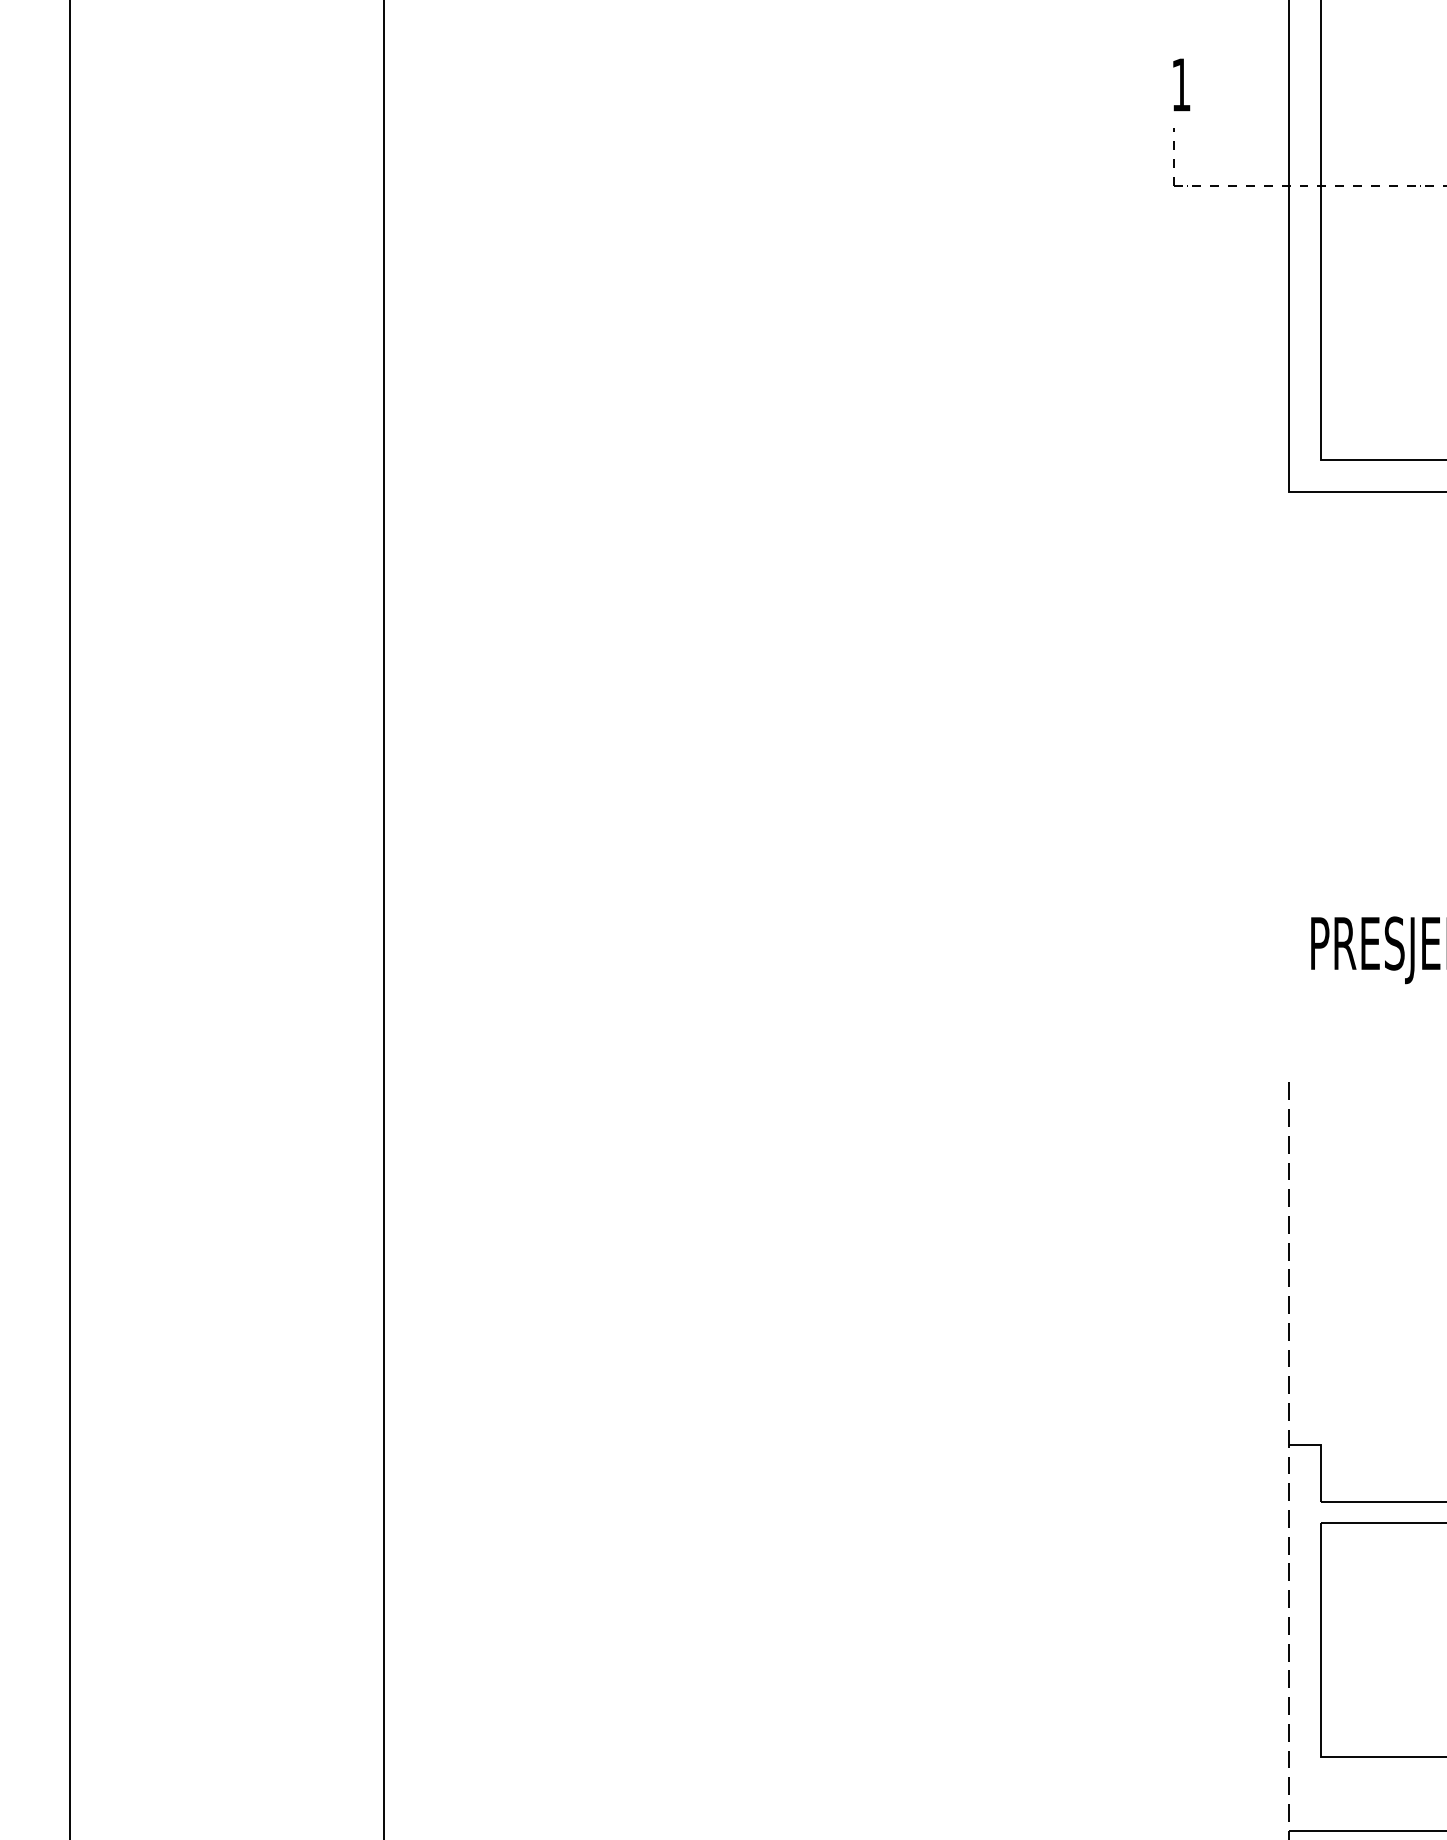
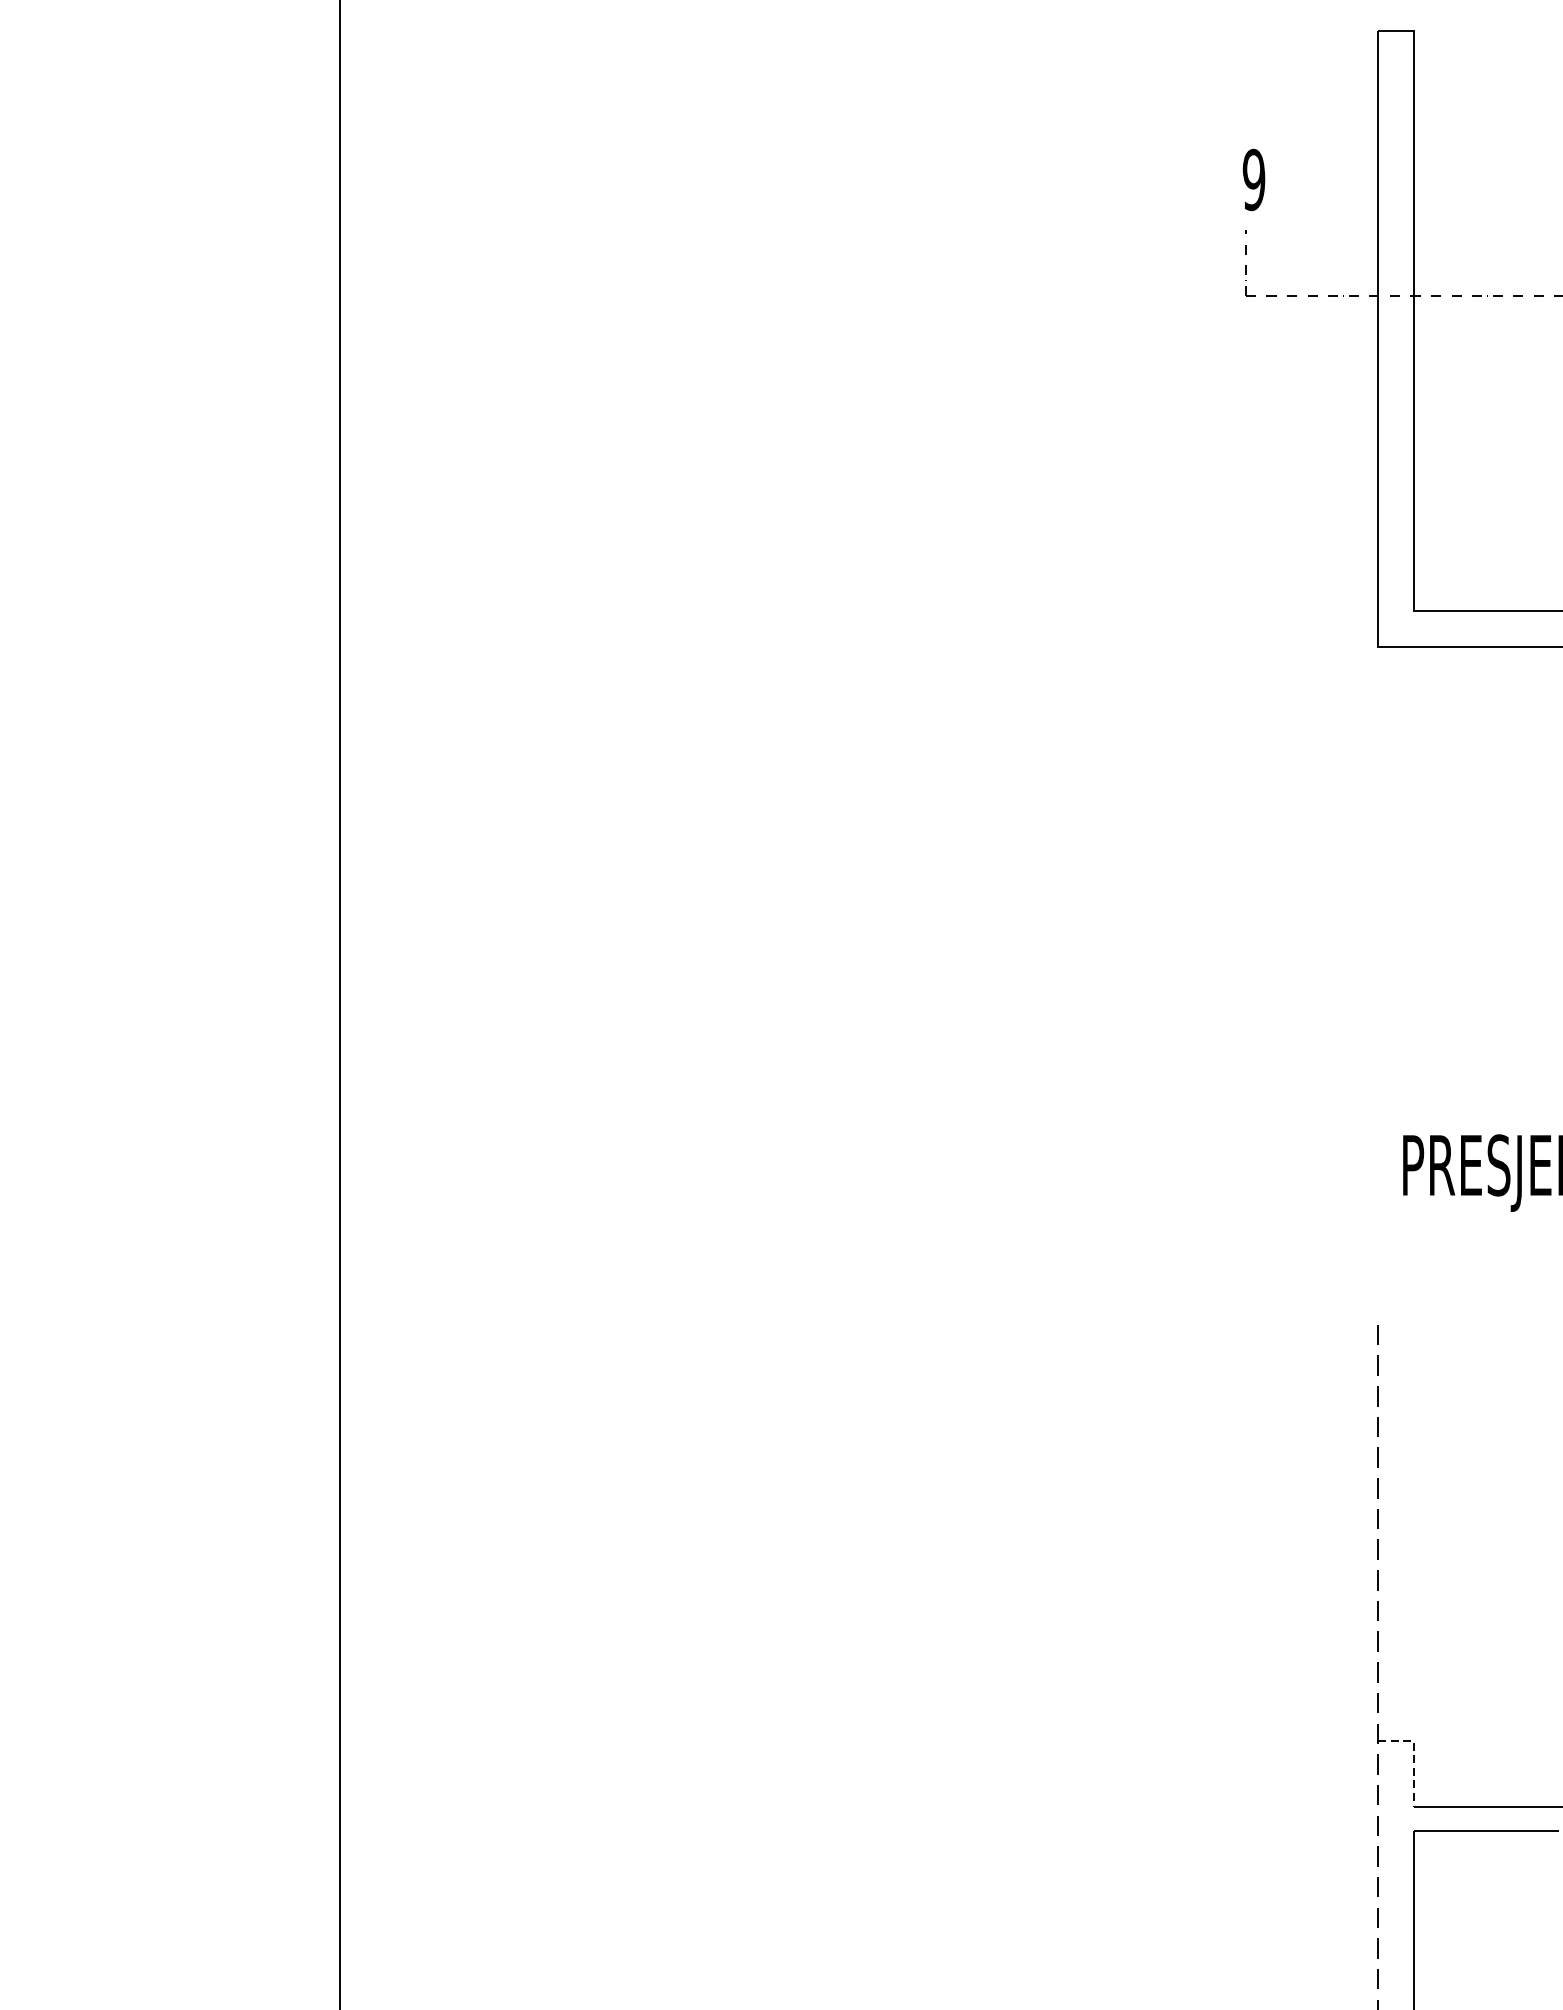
text: (1180, 84) -> (1253, 179), 1 -> 9
line: (1320, 1458) -> (1413, 1756), solid -> dashed

